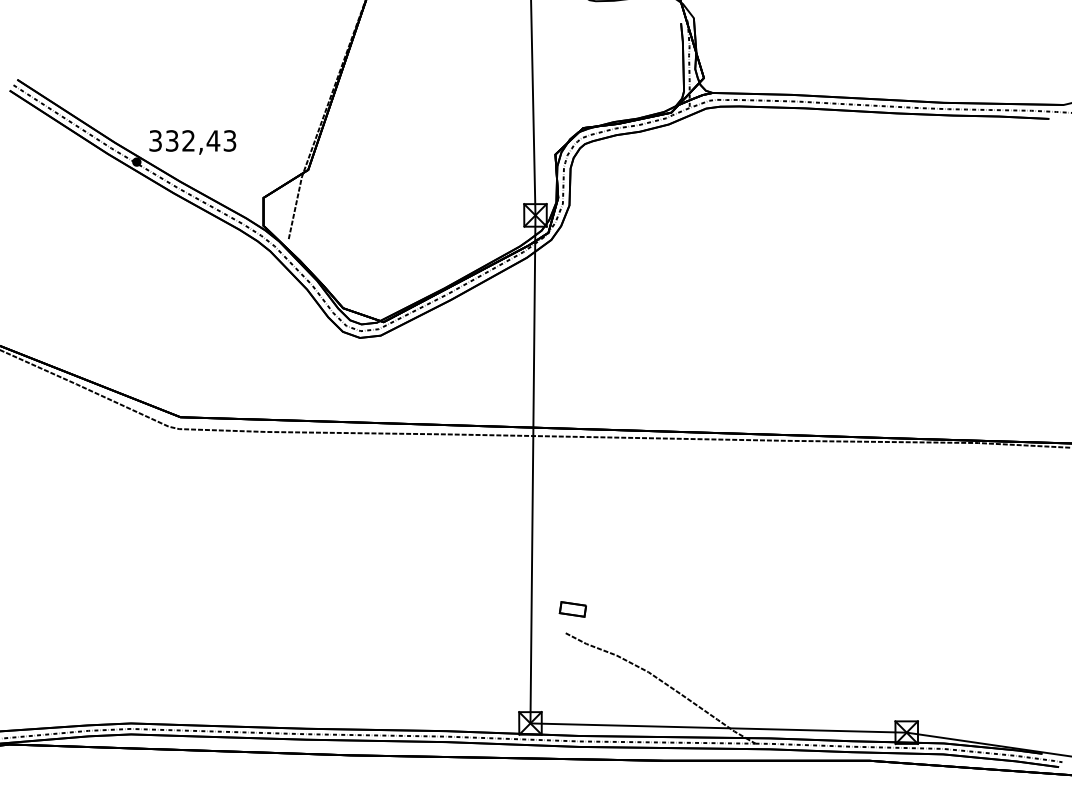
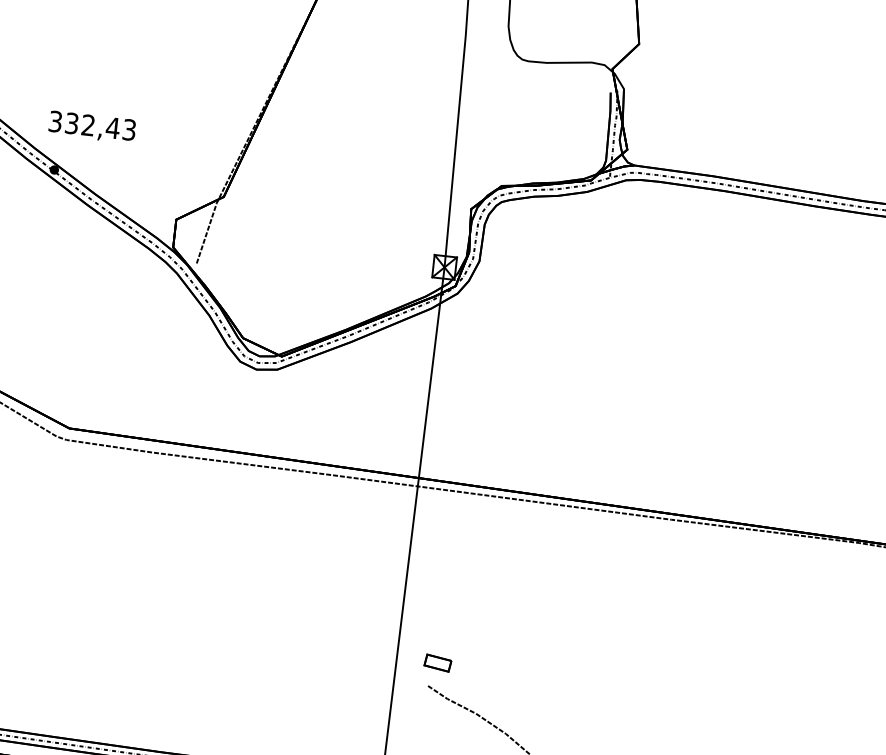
text: (192, 142) -> (92, 127), moved

